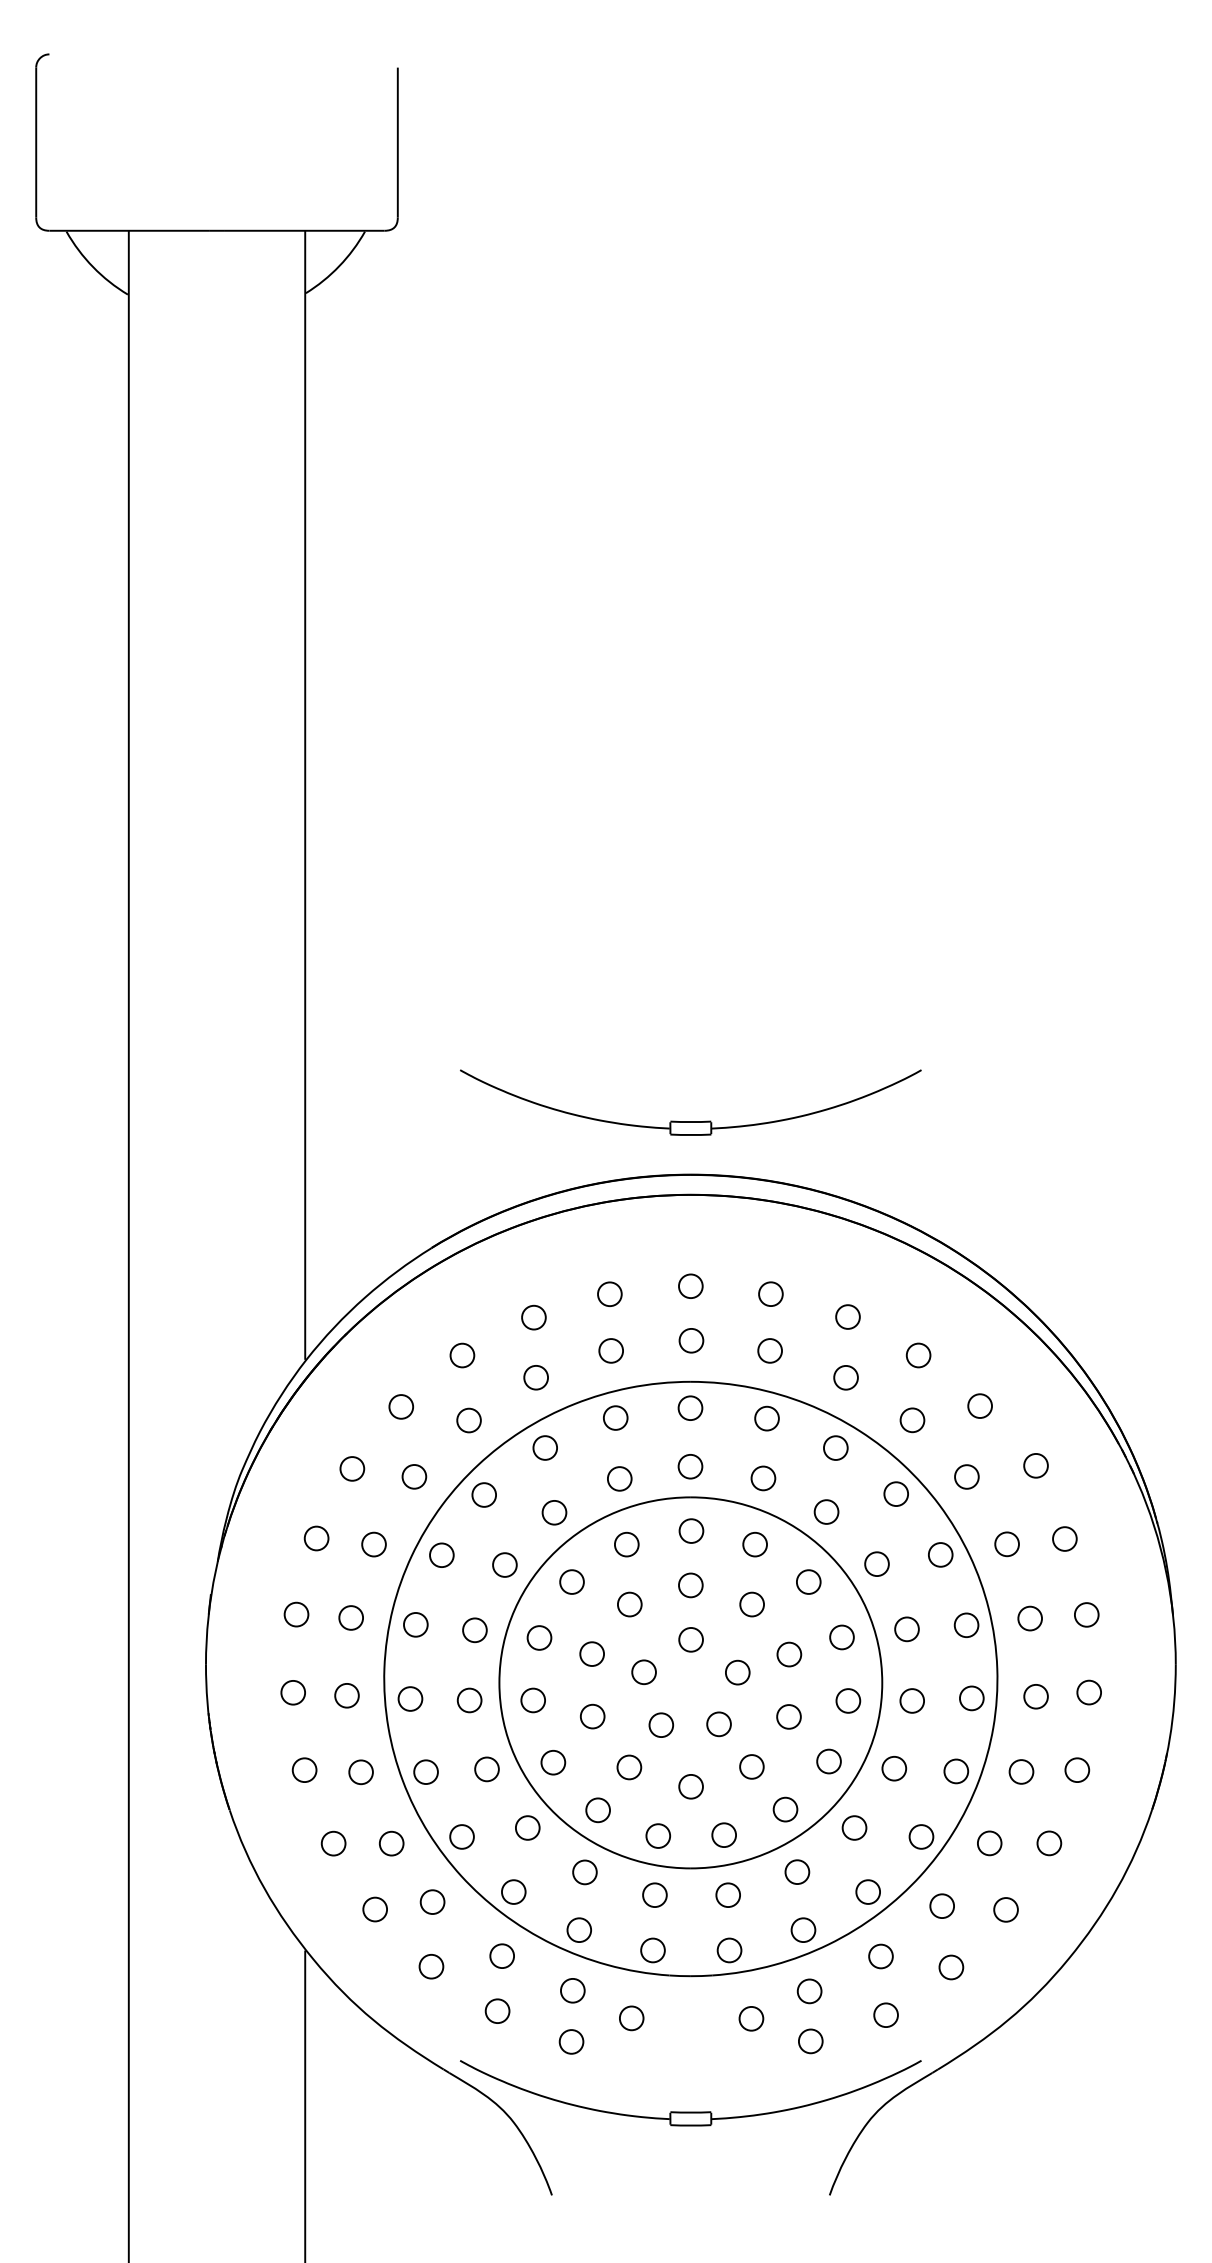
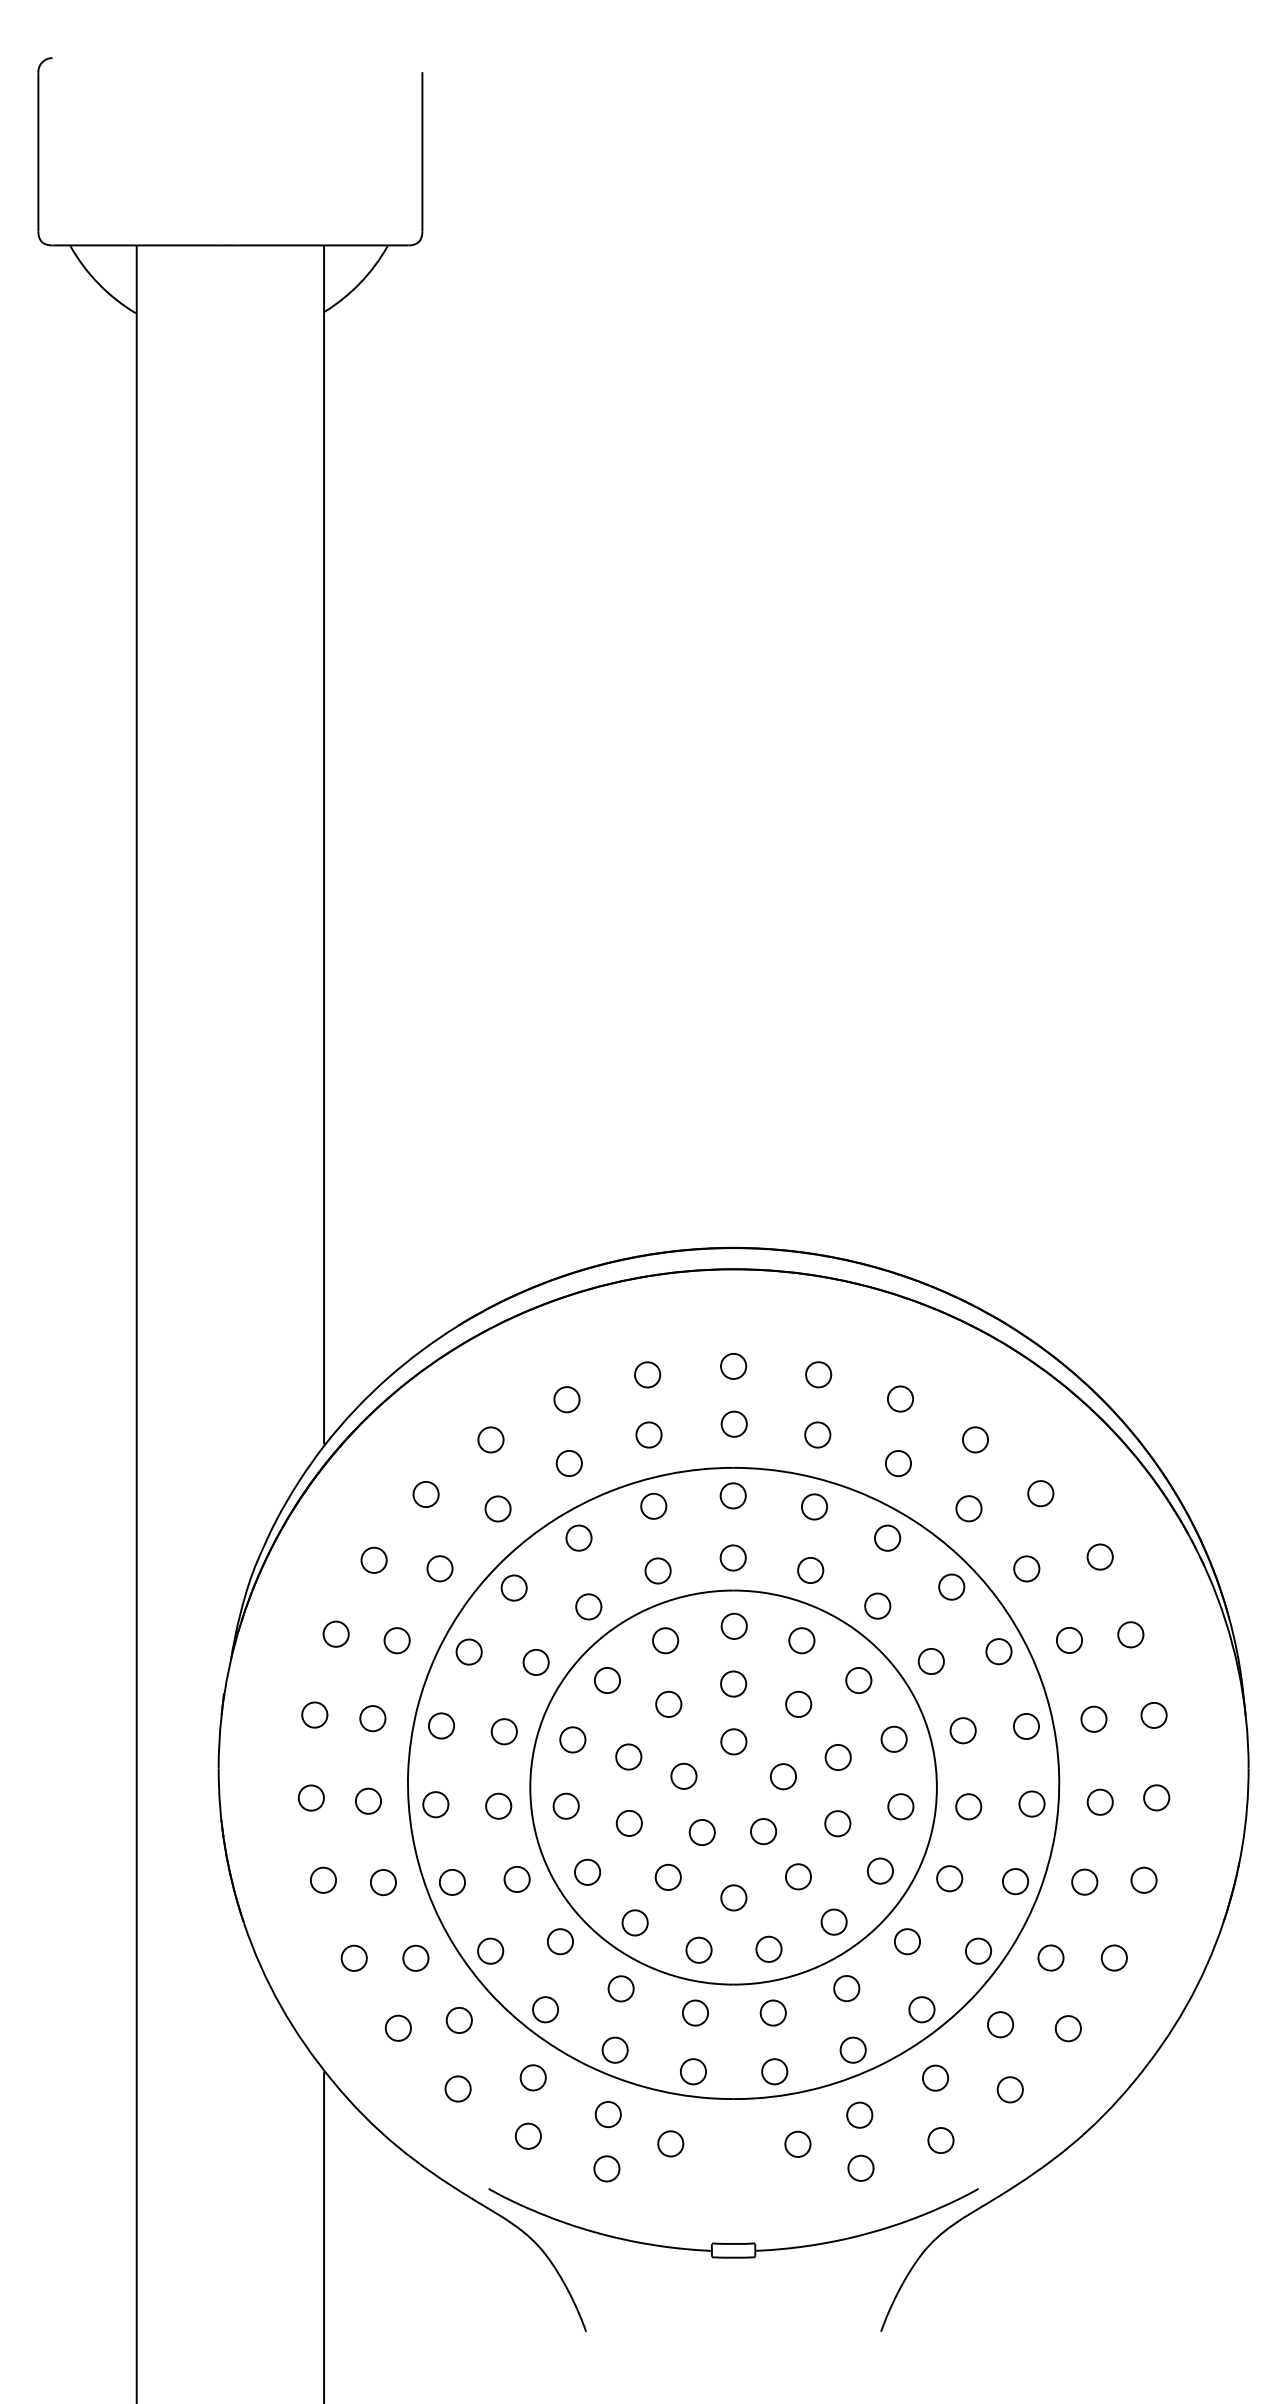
part: (690, 1121) -> (733, 1191), removed

